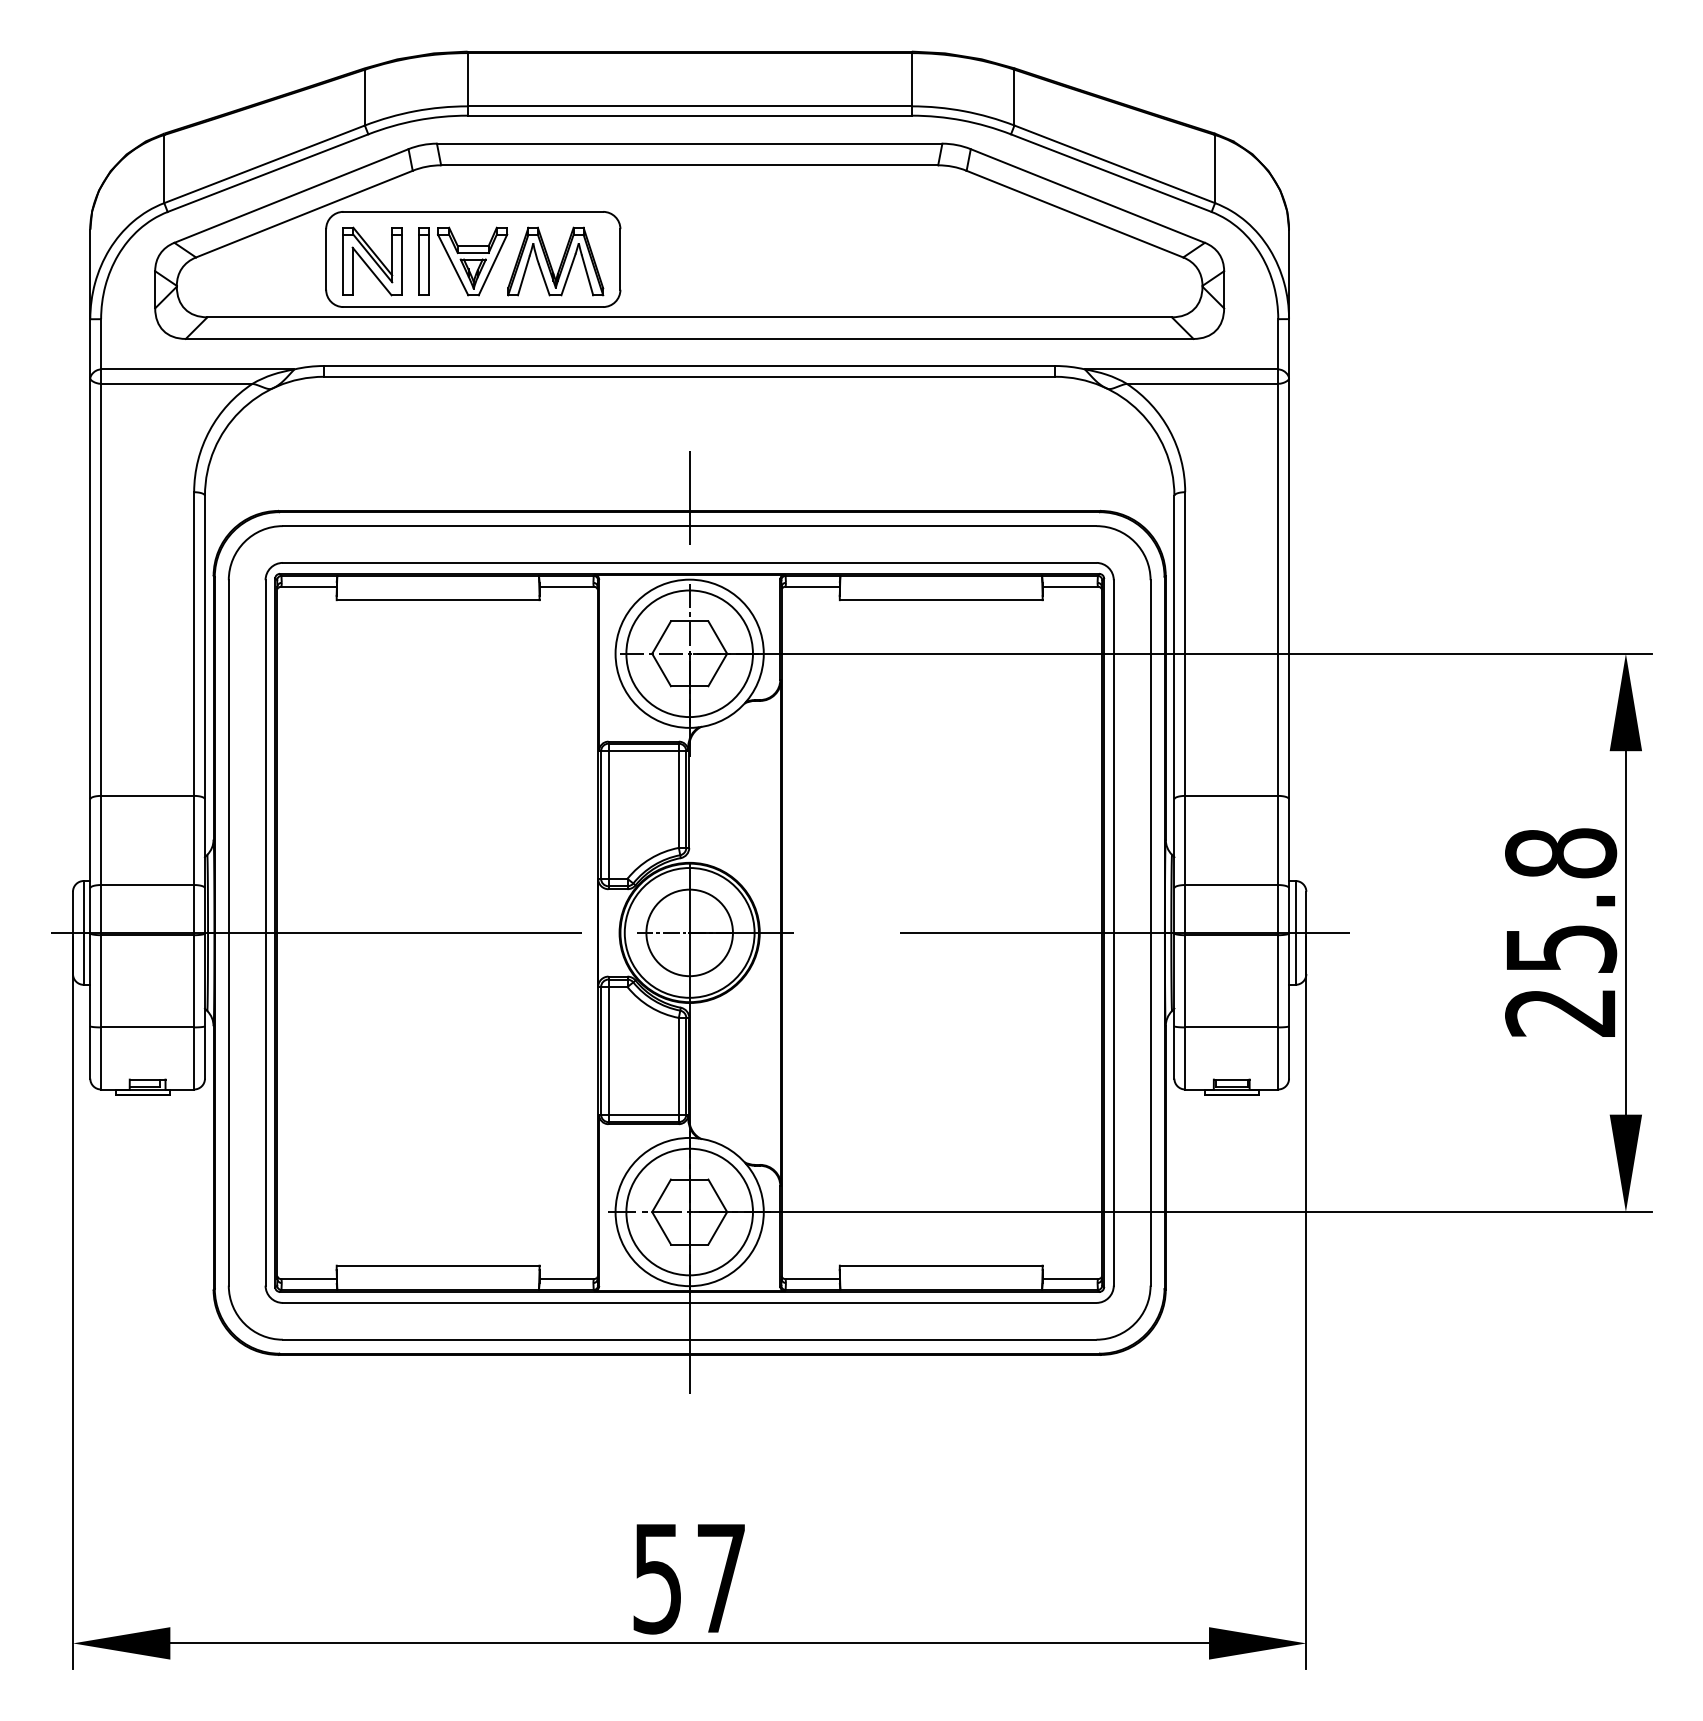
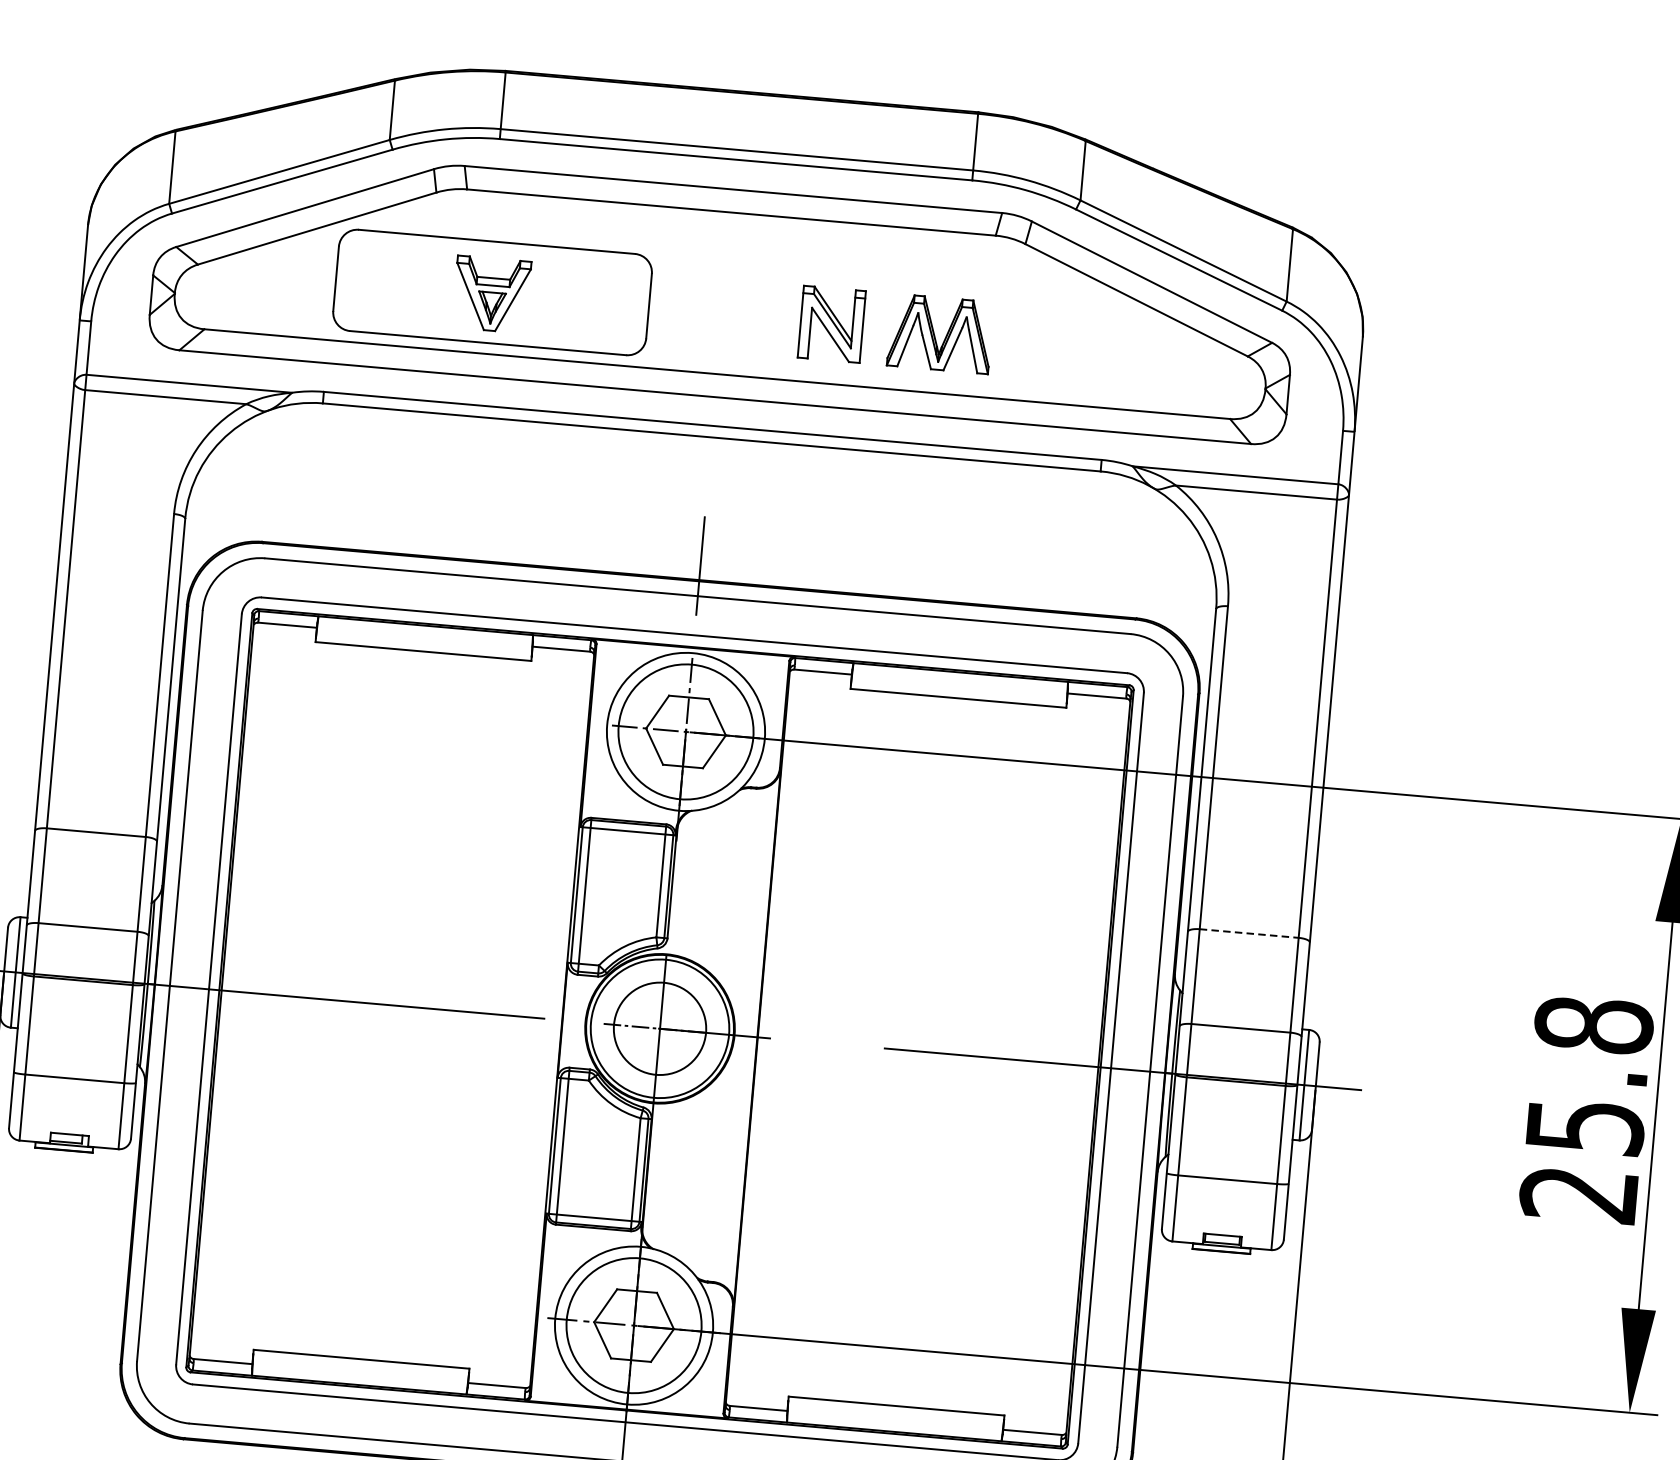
part: (372, 261) -> (831, 324), moved
part: (423, 261) -> (439, 290), removed
part: (555, 261) -> (940, 333), moved
line: (1231, 795) -> (1249, 933), solid -> dashed

